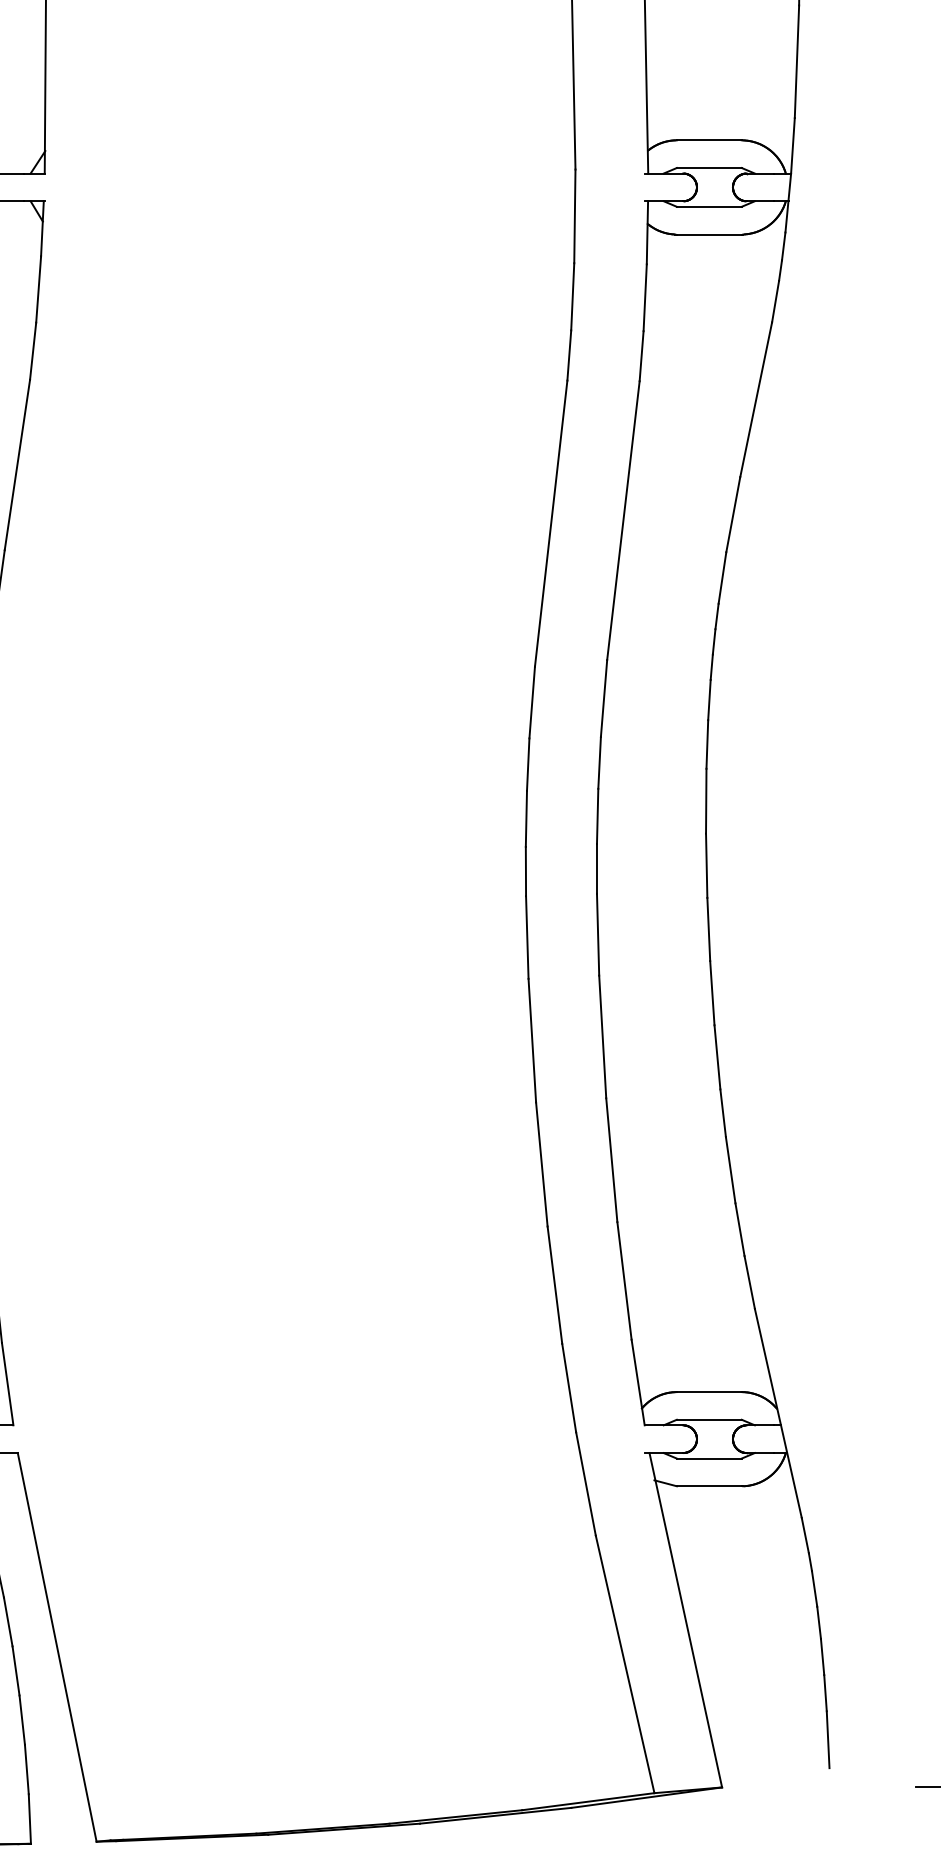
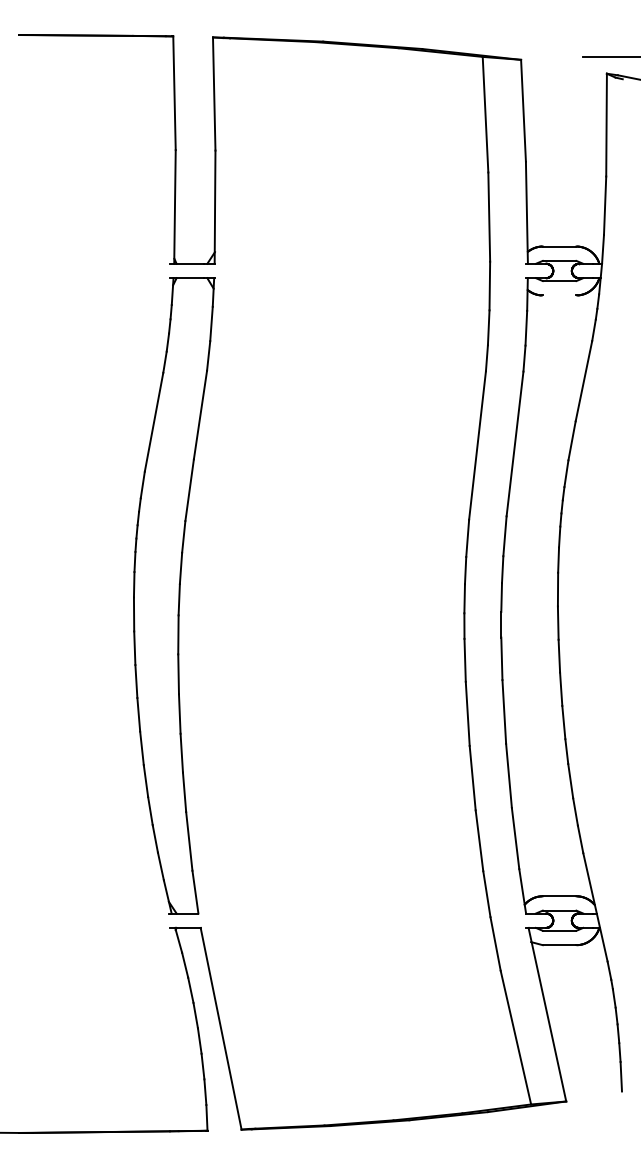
line: (709, 234) -> (559, 295), removed

